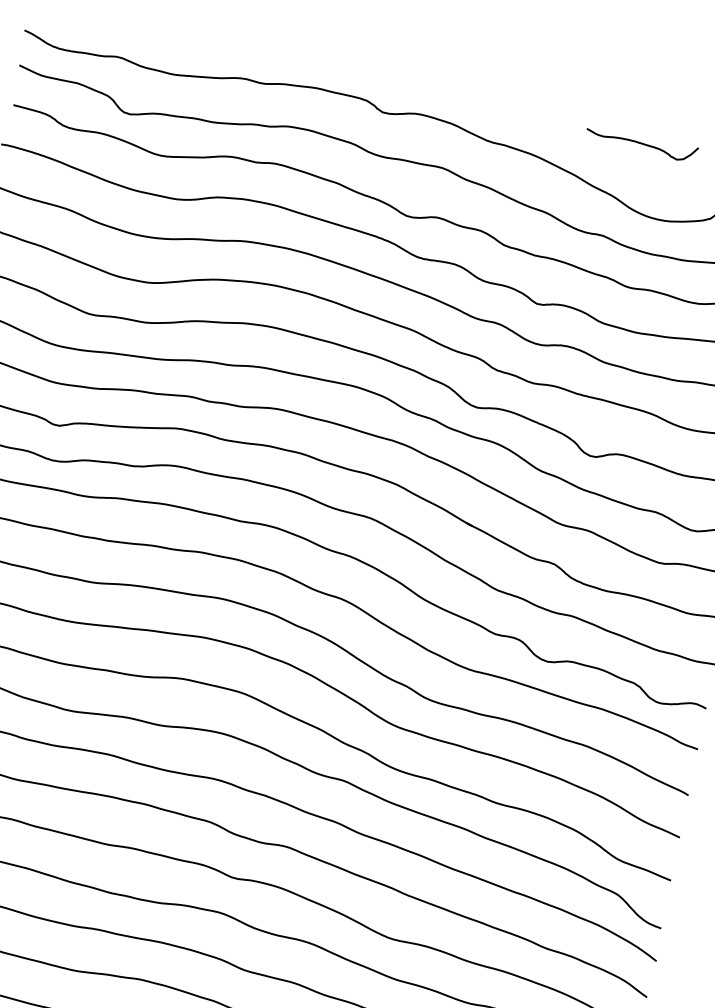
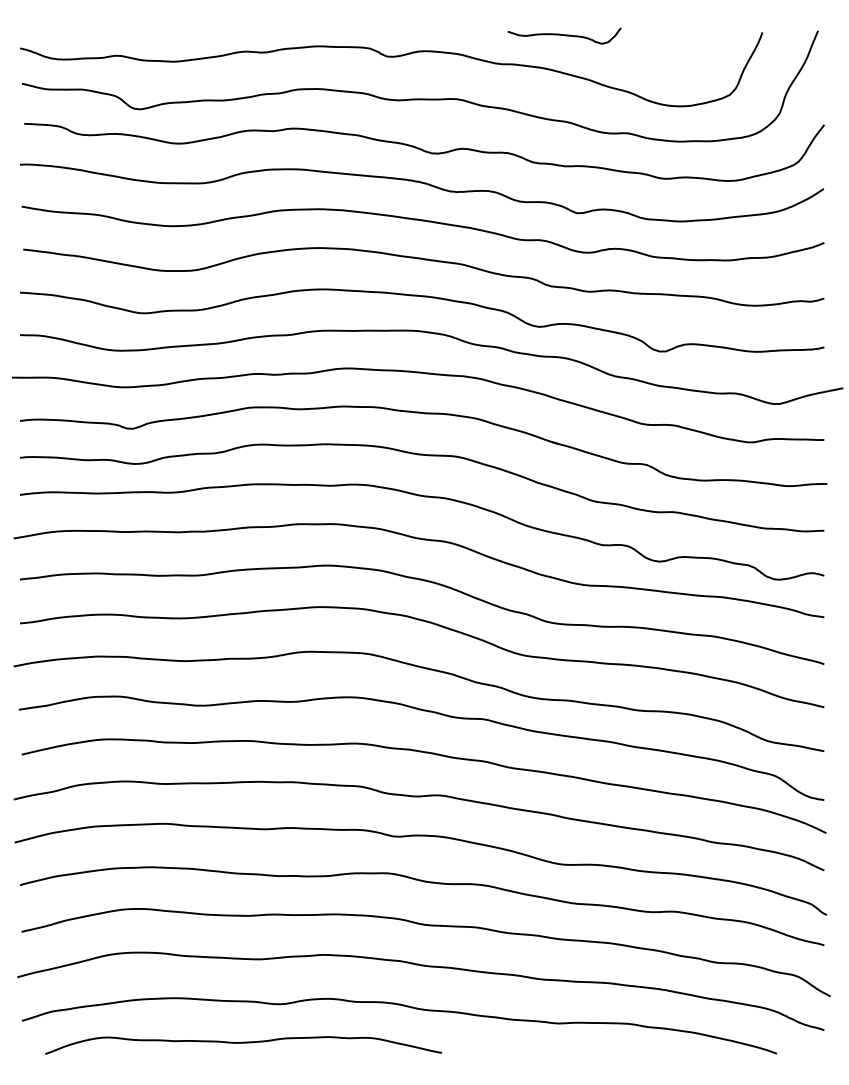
curve: (641, 143) -> (564, 35), moved

